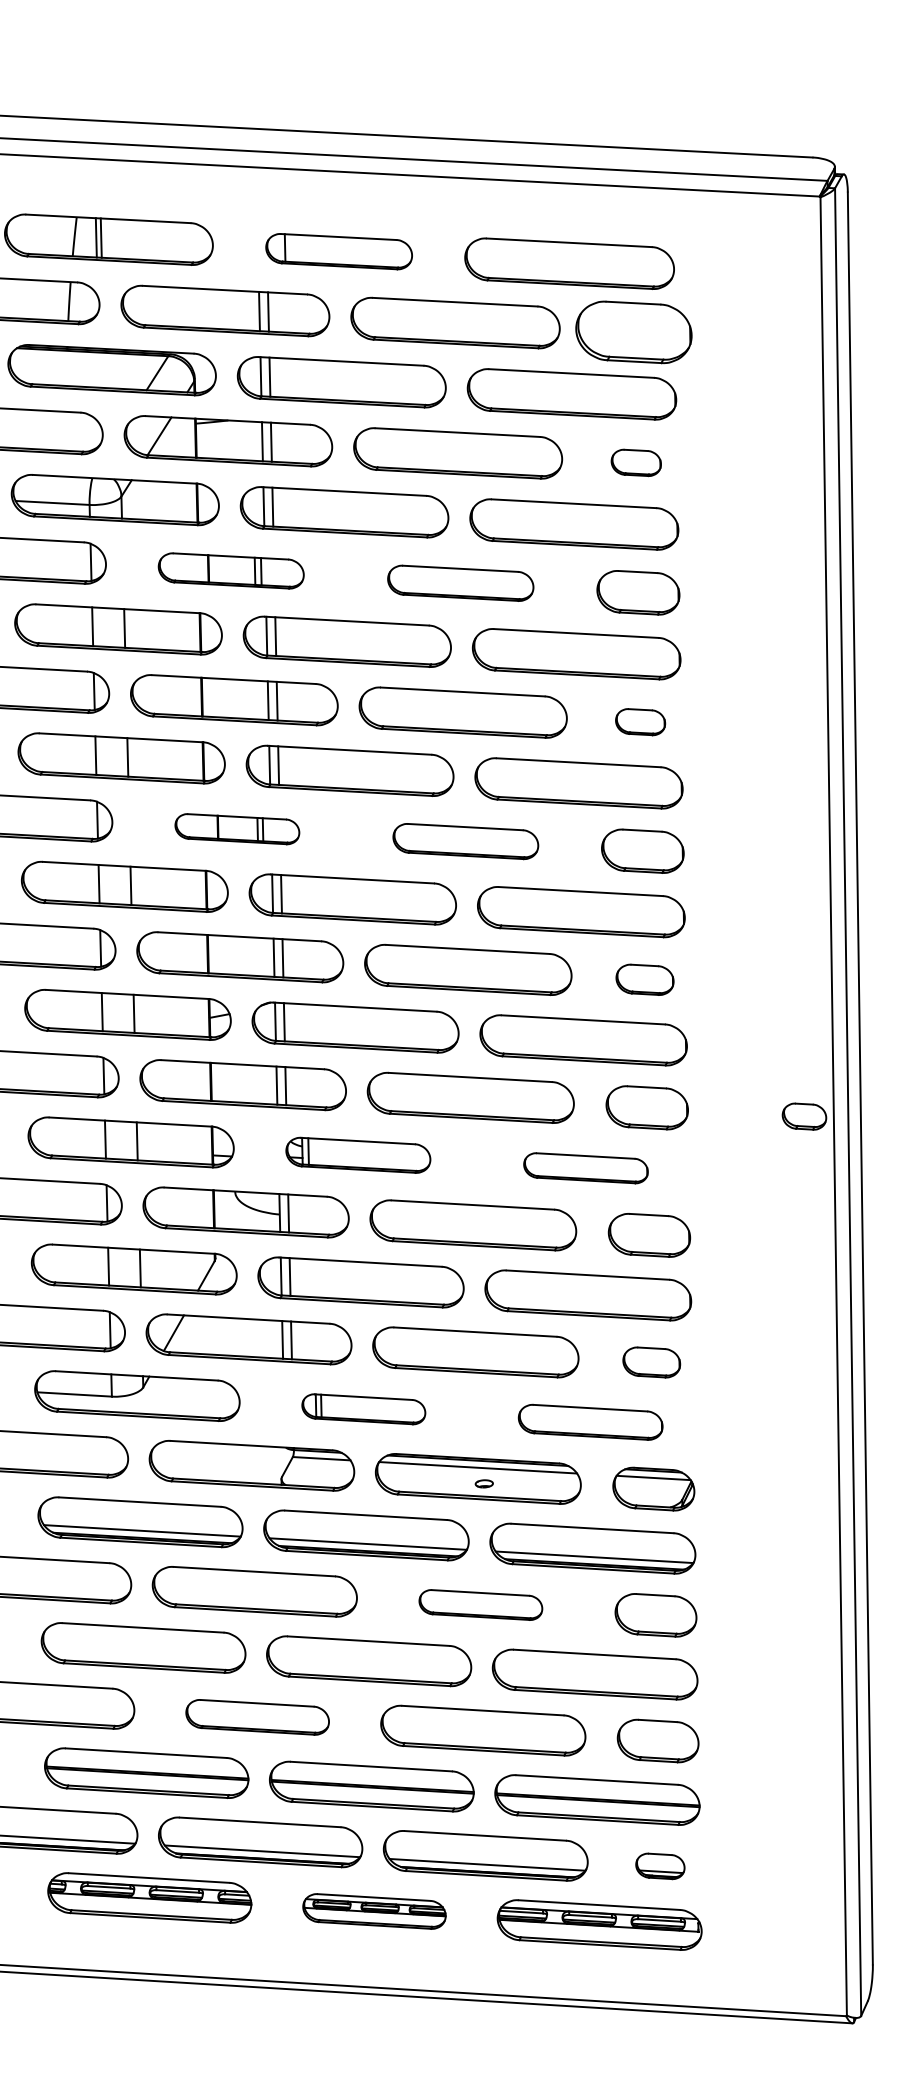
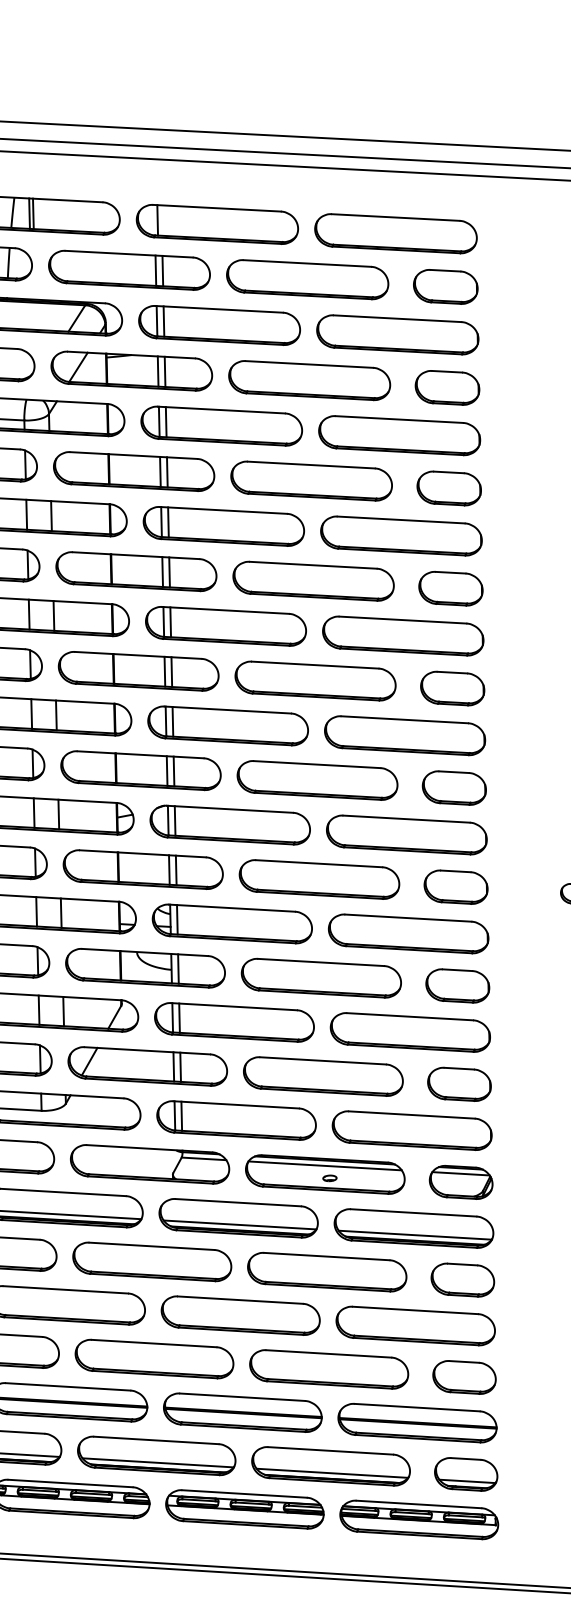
part: (339, 251) -> (217, 224), size x1.43
part: (633, 332) -> (445, 286), size x0.71
part: (636, 462) -> (447, 387), size x1.67
part: (230, 570) -> (133, 471), size x1.43
part: (460, 583) -> (311, 481), size x1.43
part: (640, 721) -> (450, 588), size x1.67
part: (237, 829) -> (138, 671), size x1.67
part: (465, 841) -> (315, 681), size x1.43
part: (644, 979) -> (453, 787), size x1.43
part: (358, 1155) -> (232, 924), size x1.43
part: (585, 1168) -> (408, 934), size x1.67
part: (651, 1362) -> (459, 1084), size x1.43
part: (363, 1409) -> (236, 1120), size x1.67
part: (590, 1422) -> (412, 1130), size x1.43
part: (480, 1604) -> (326, 1271), size x1.67
part: (257, 1717) -> (154, 1359), size x1.43
part: (660, 1866) -> (466, 1474), size x1.67
part: (374, 1911) -> (244, 1509), size x1.43

